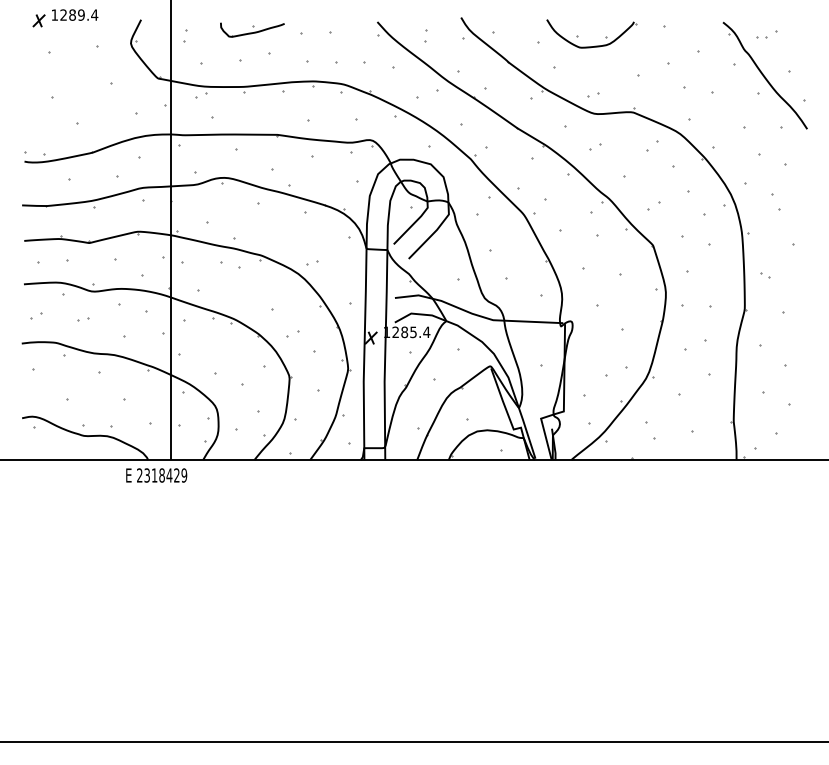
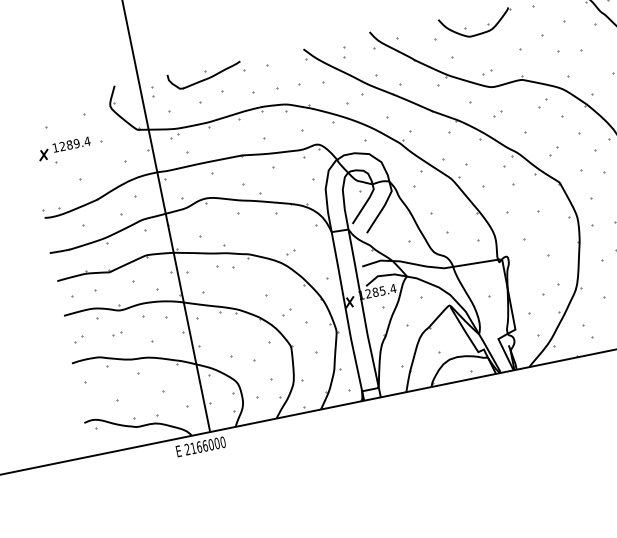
part: (65, 18) -> (64, 148), moved
part: (252, 29) -> (205, 75), size x1.43
text: (165, 475) -> (208, 445), 2318429 -> 2166000

